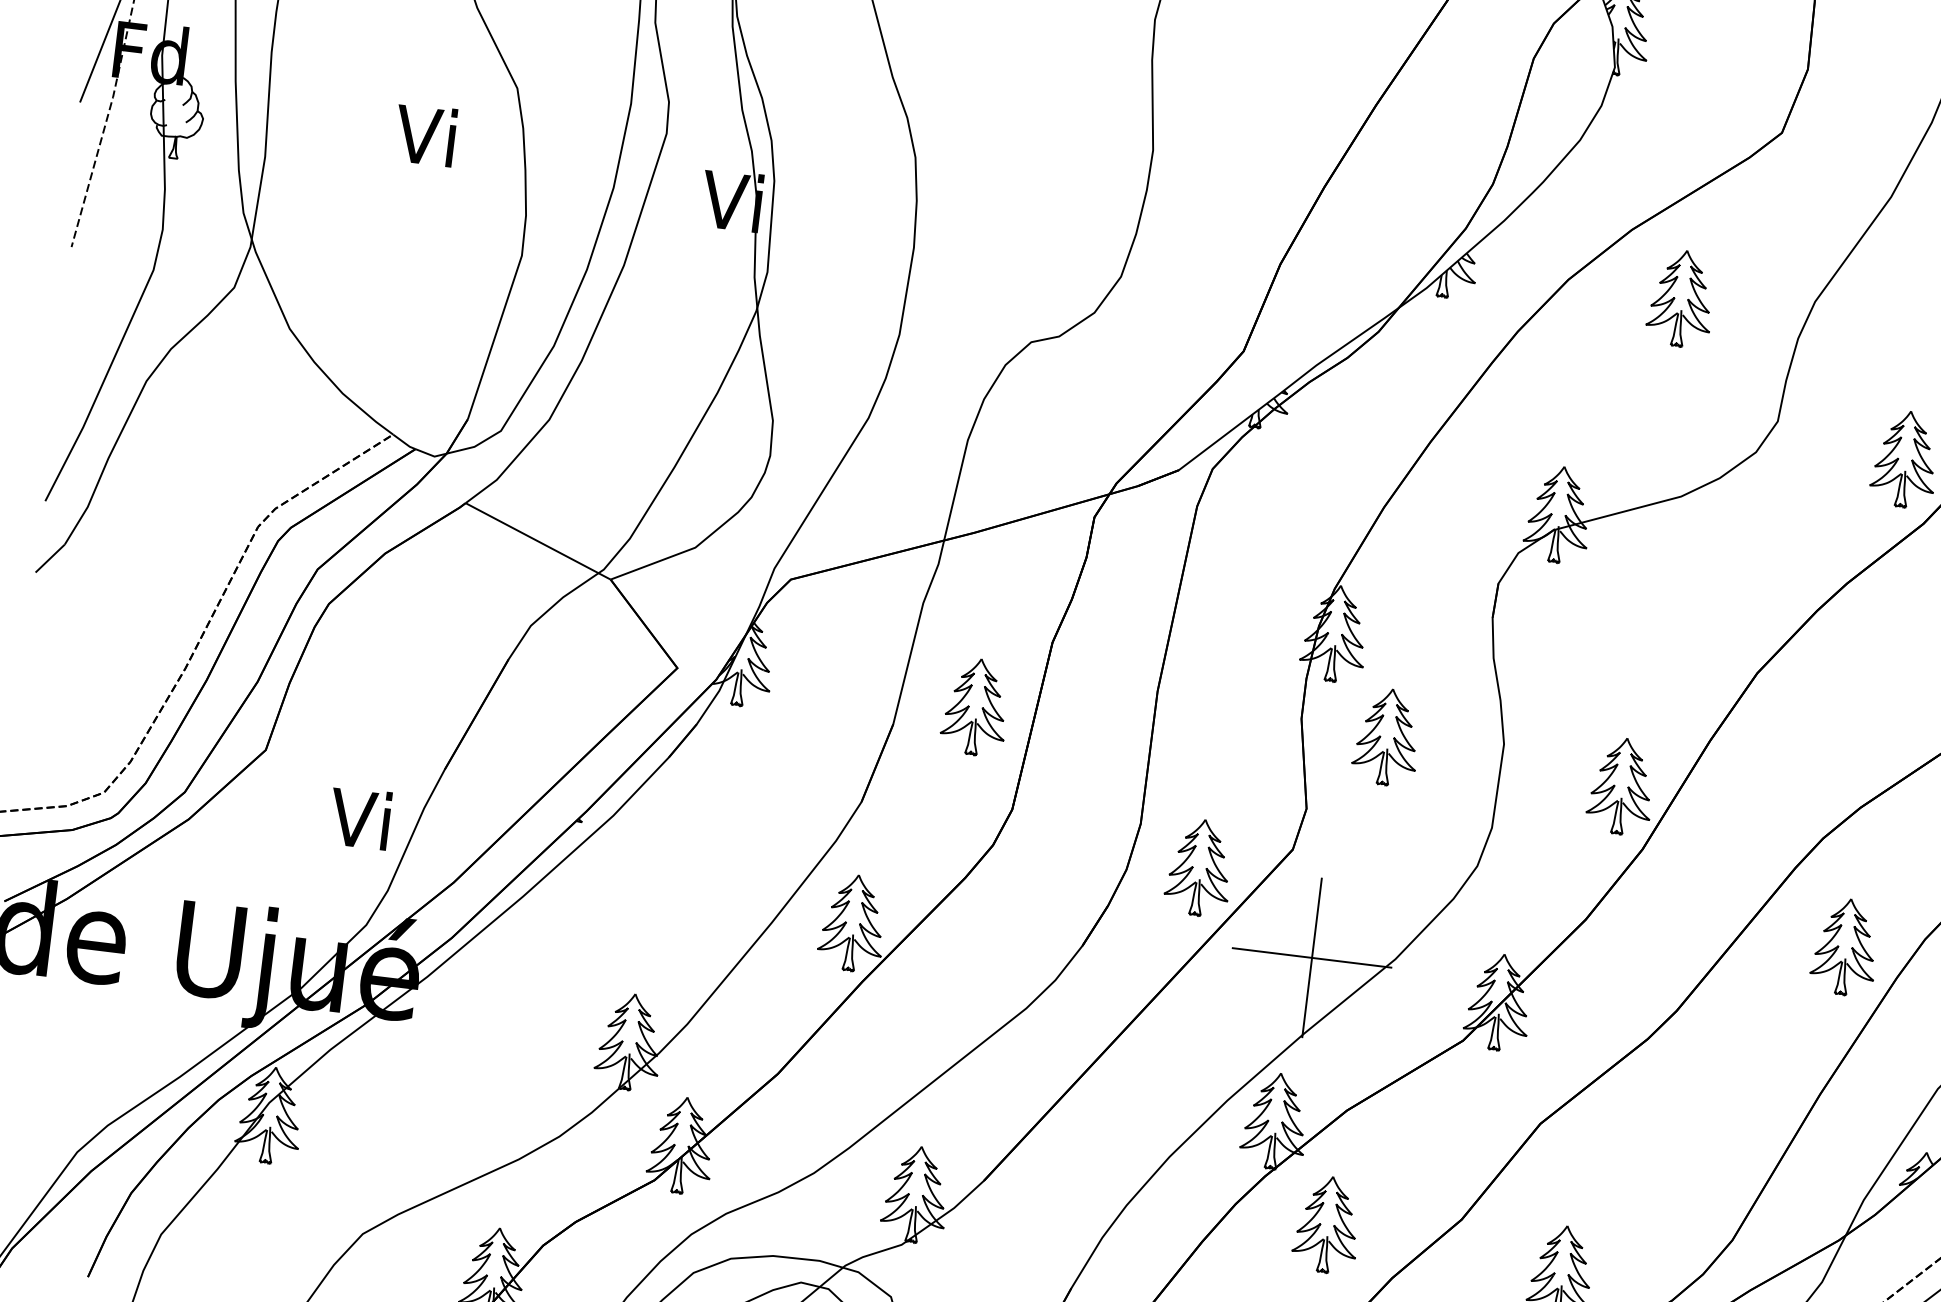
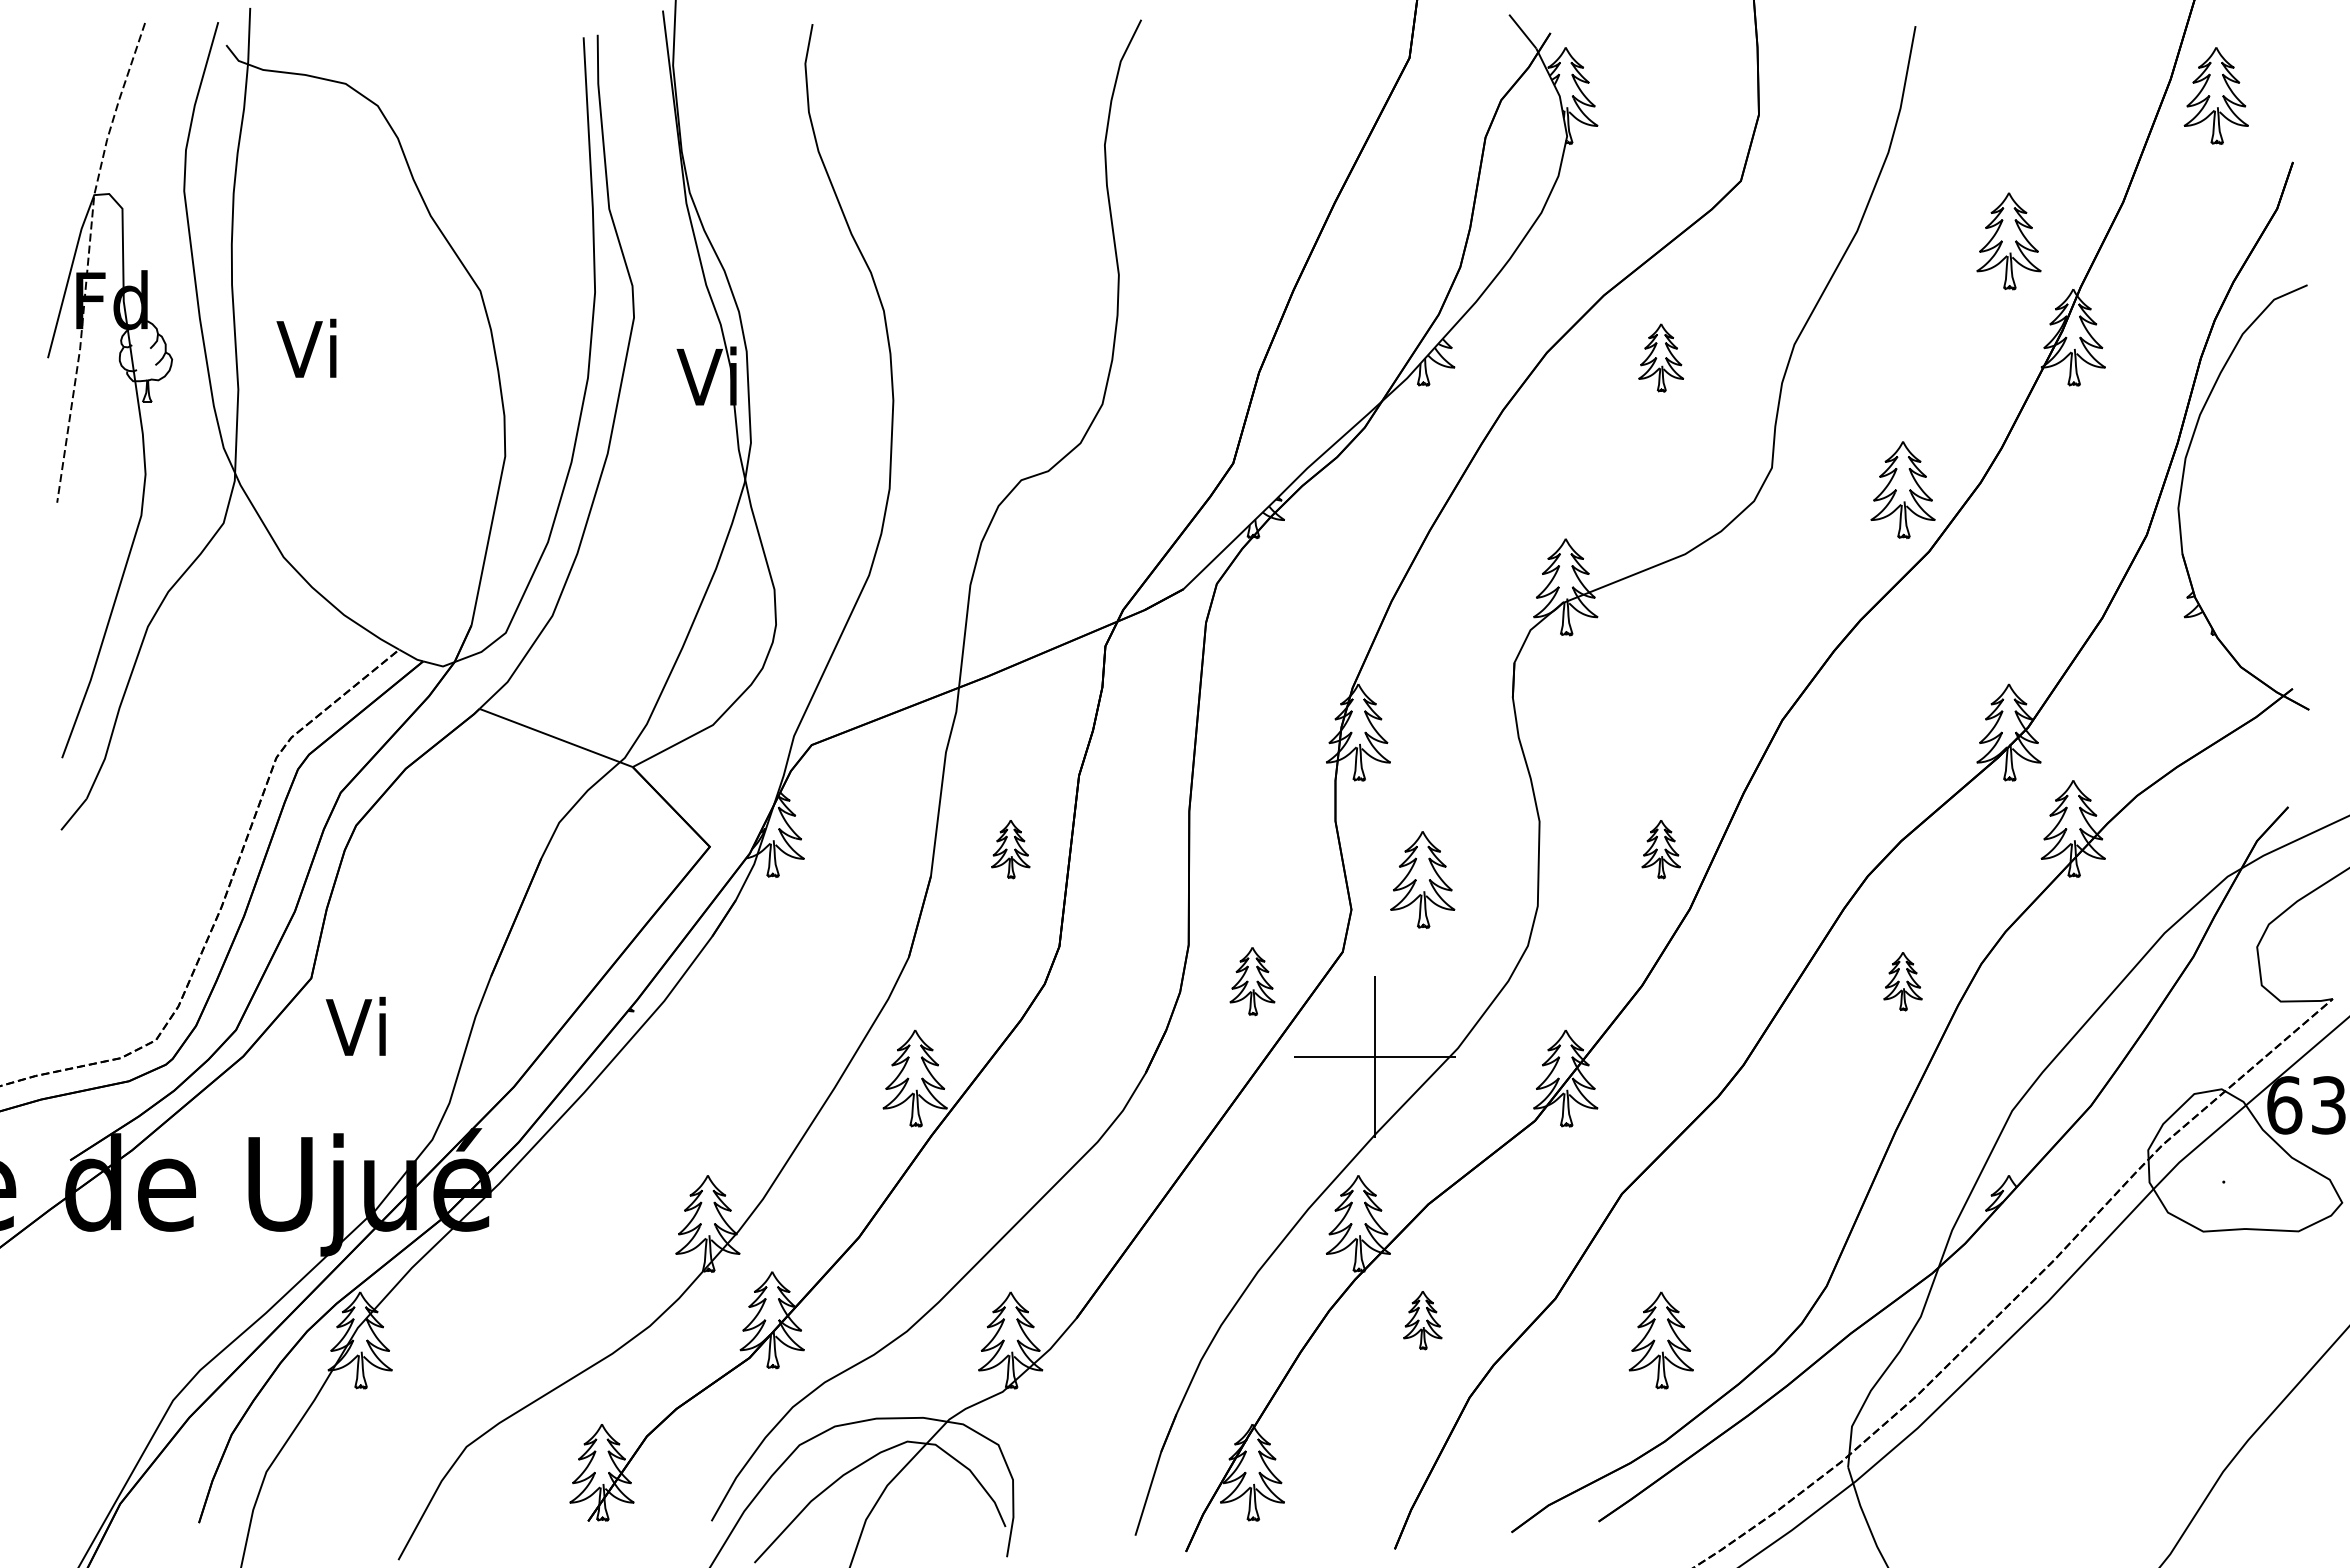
text: (425, 134) -> (306, 347), moved
part: (1680, 298) -> (1660, 357), size x0.7
part: (975, 707) -> (1010, 849), size x0.6
part: (1386, 736) -> (1422, 879), moved
part: (1620, 786) -> (1660, 849), size x0.6
text: (359, 817) -> (355, 1025), moved
part: (1199, 867) -> (1252, 981), size x0.7
part: (1844, 947) -> (1902, 981), size x0.6
part: (1327, 1225) -> (1422, 1320), size x0.6

